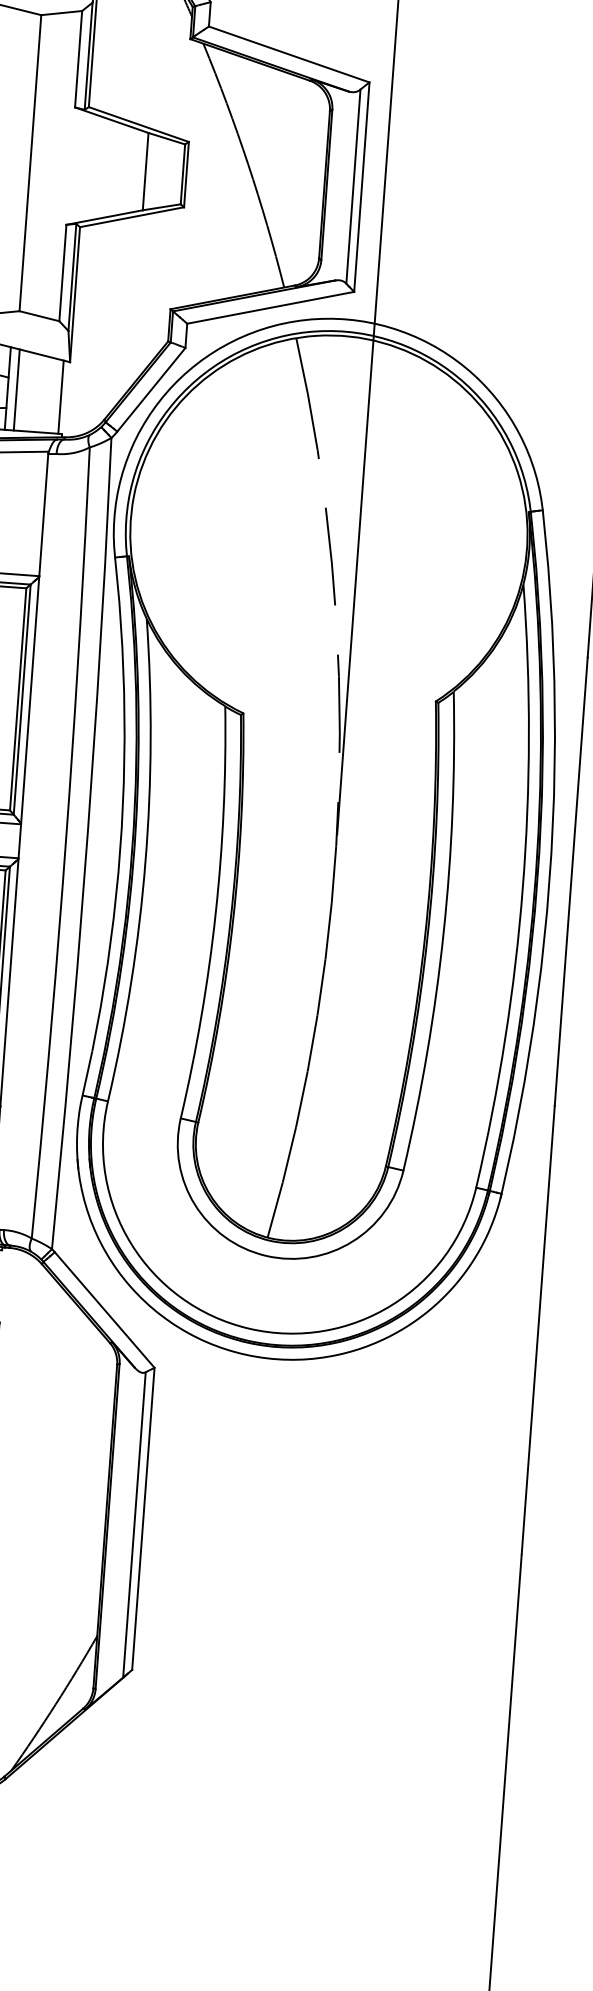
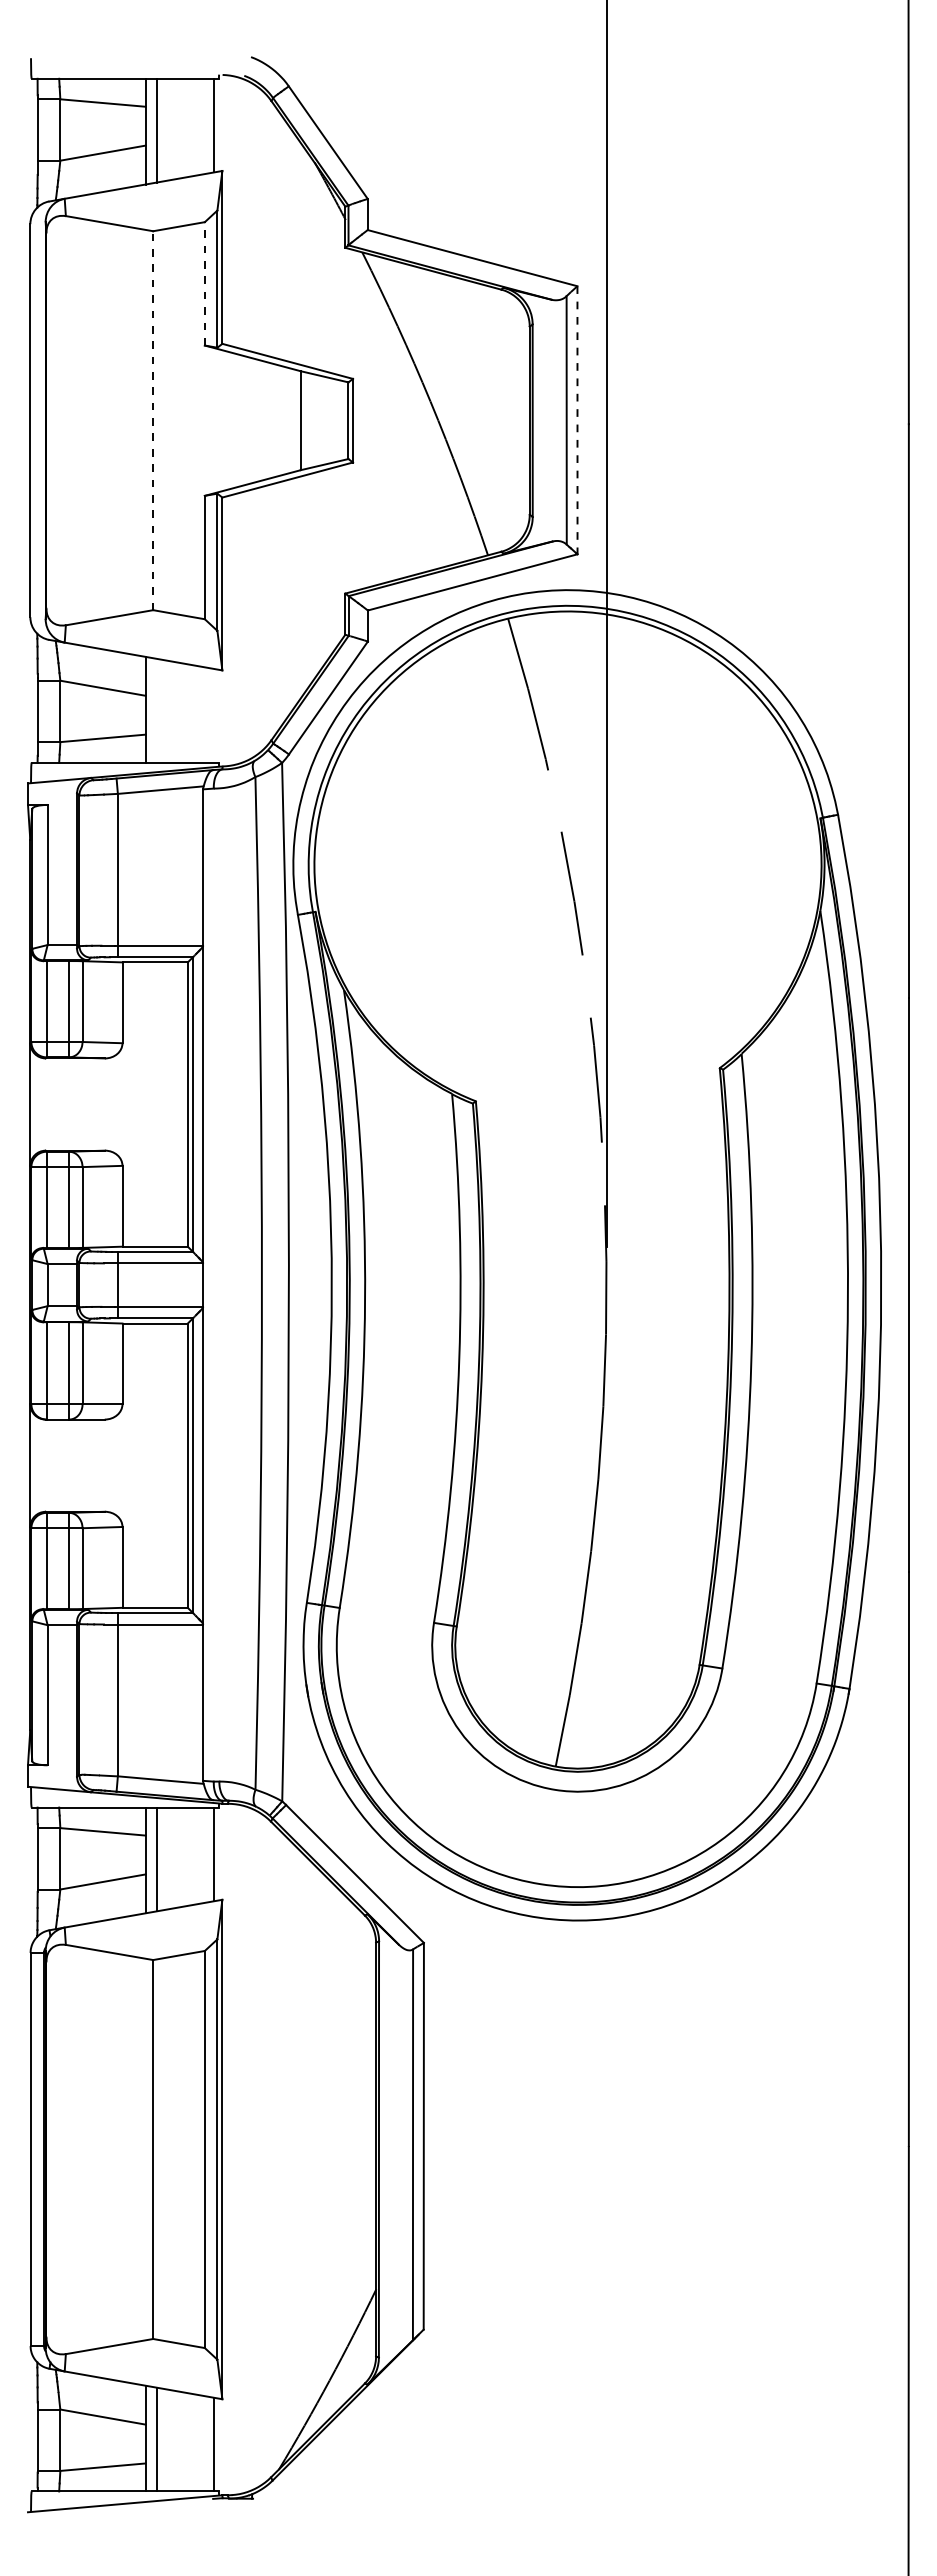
line: (78, 58) -> (204, 283), solid -> dashed
line: (30, 163) -> (153, 420), solid -> dashed
line: (361, 187) -> (577, 420), solid -> dashed
line: (17, 389) -> (157, 710), removed
line: (61, 396) -> (214, 715), removed

